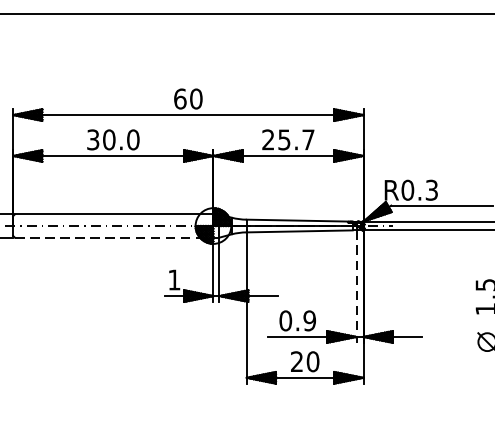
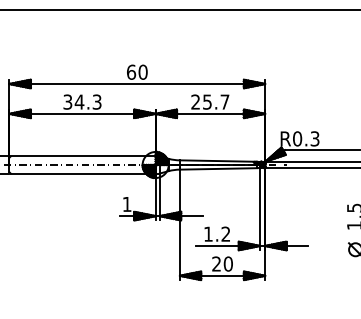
text: (120, 139) -> (87, 101), 30.0 -> 34.3
line: (114, 237) -> (83, 173), dashed -> solid
line: (357, 286) -> (260, 209), dashed -> solid
text: (296, 319) -> (216, 233), 0.9 -> 1.2

